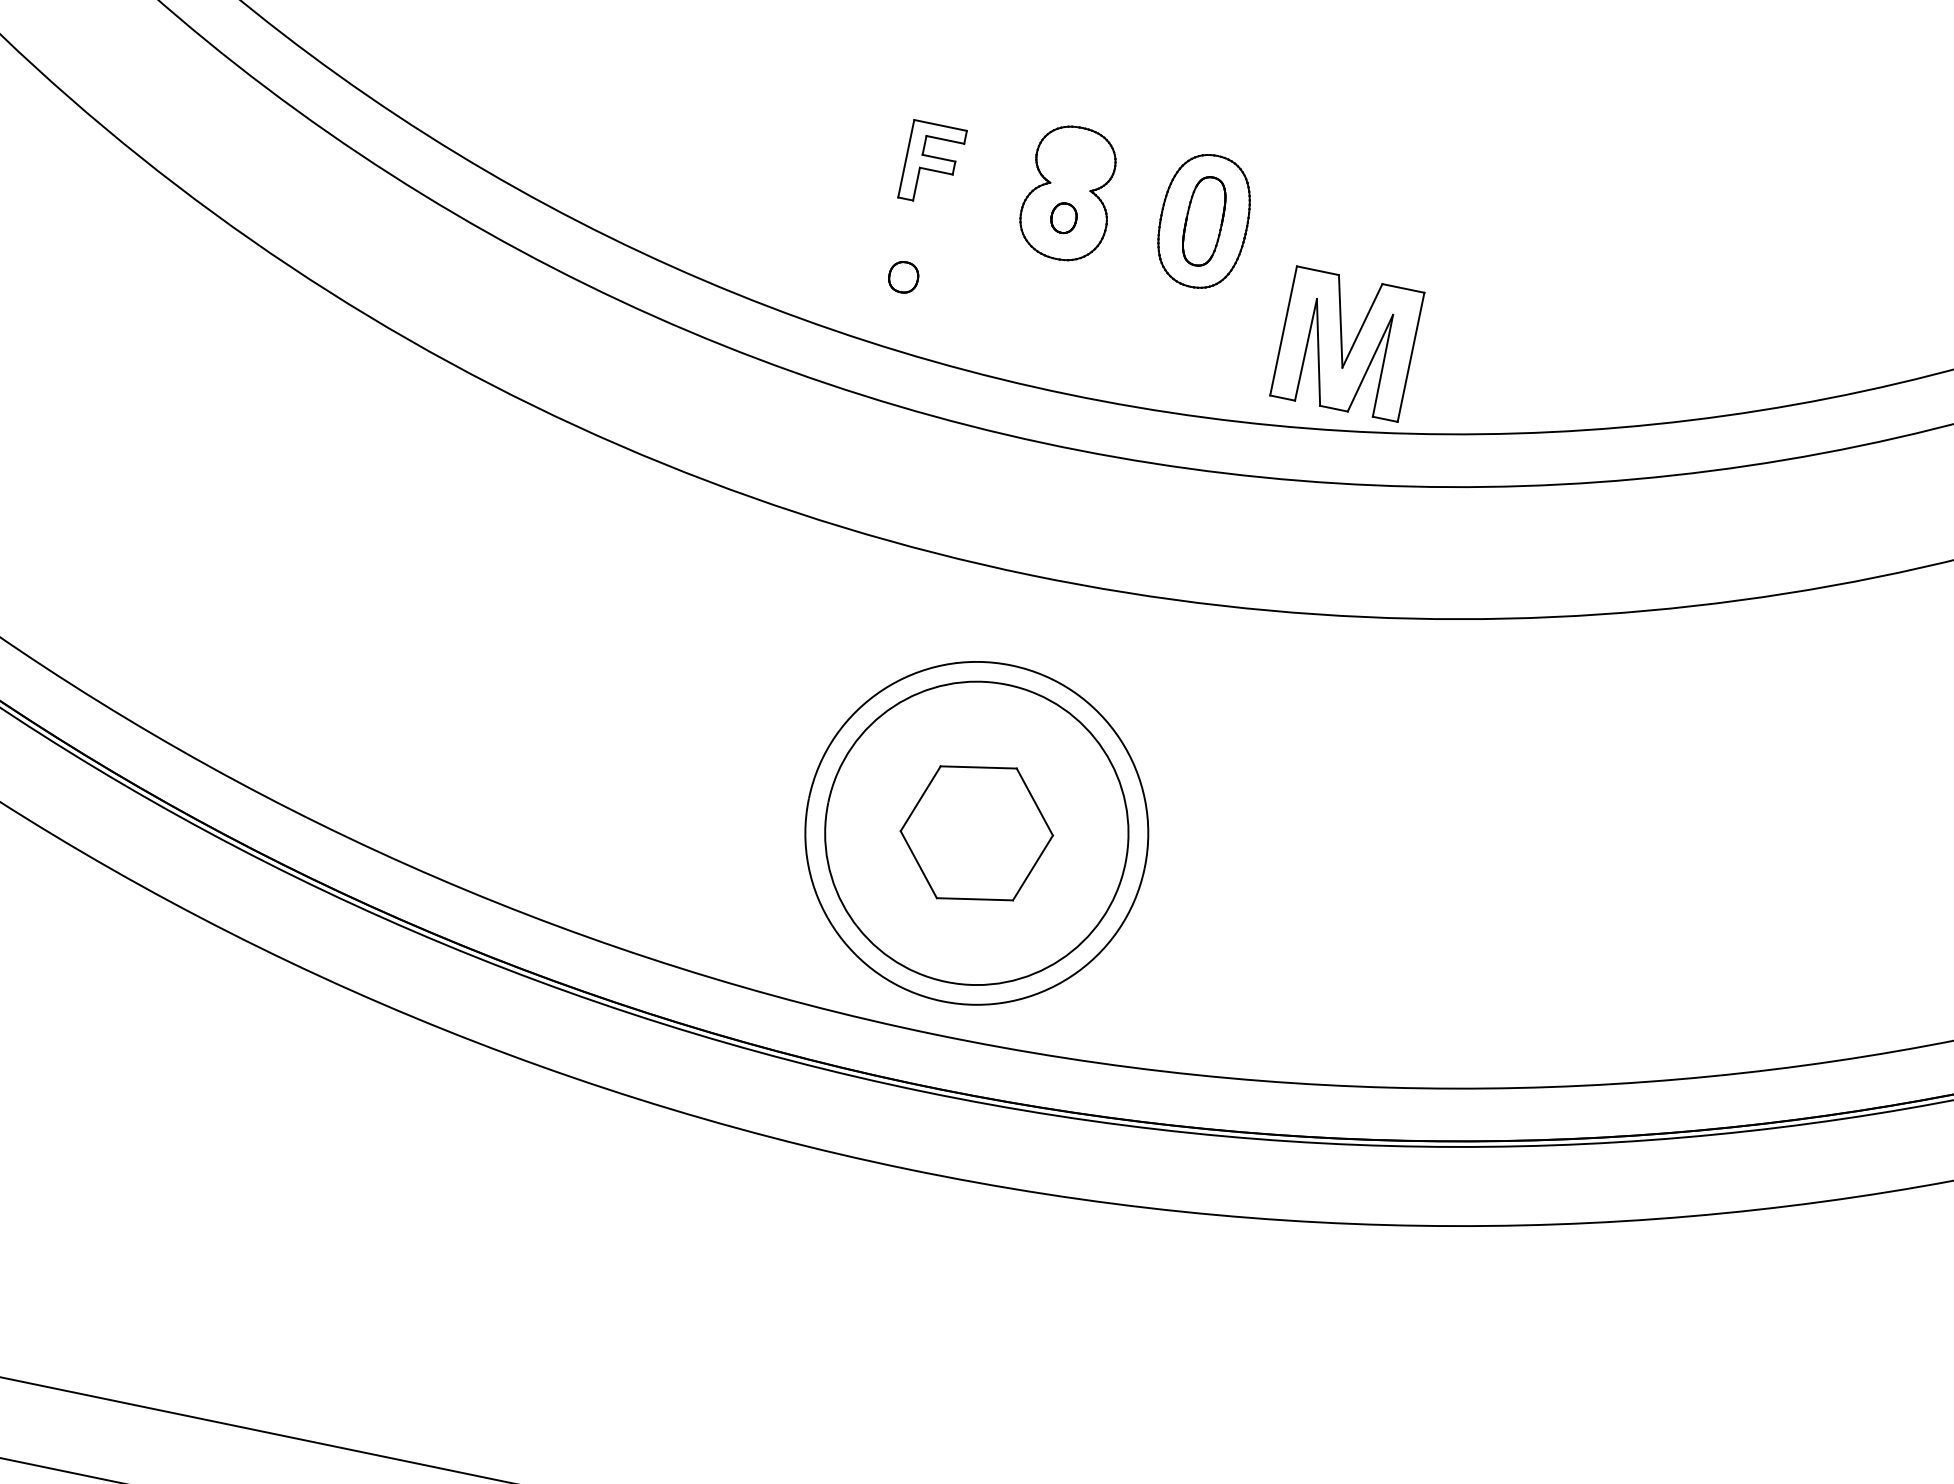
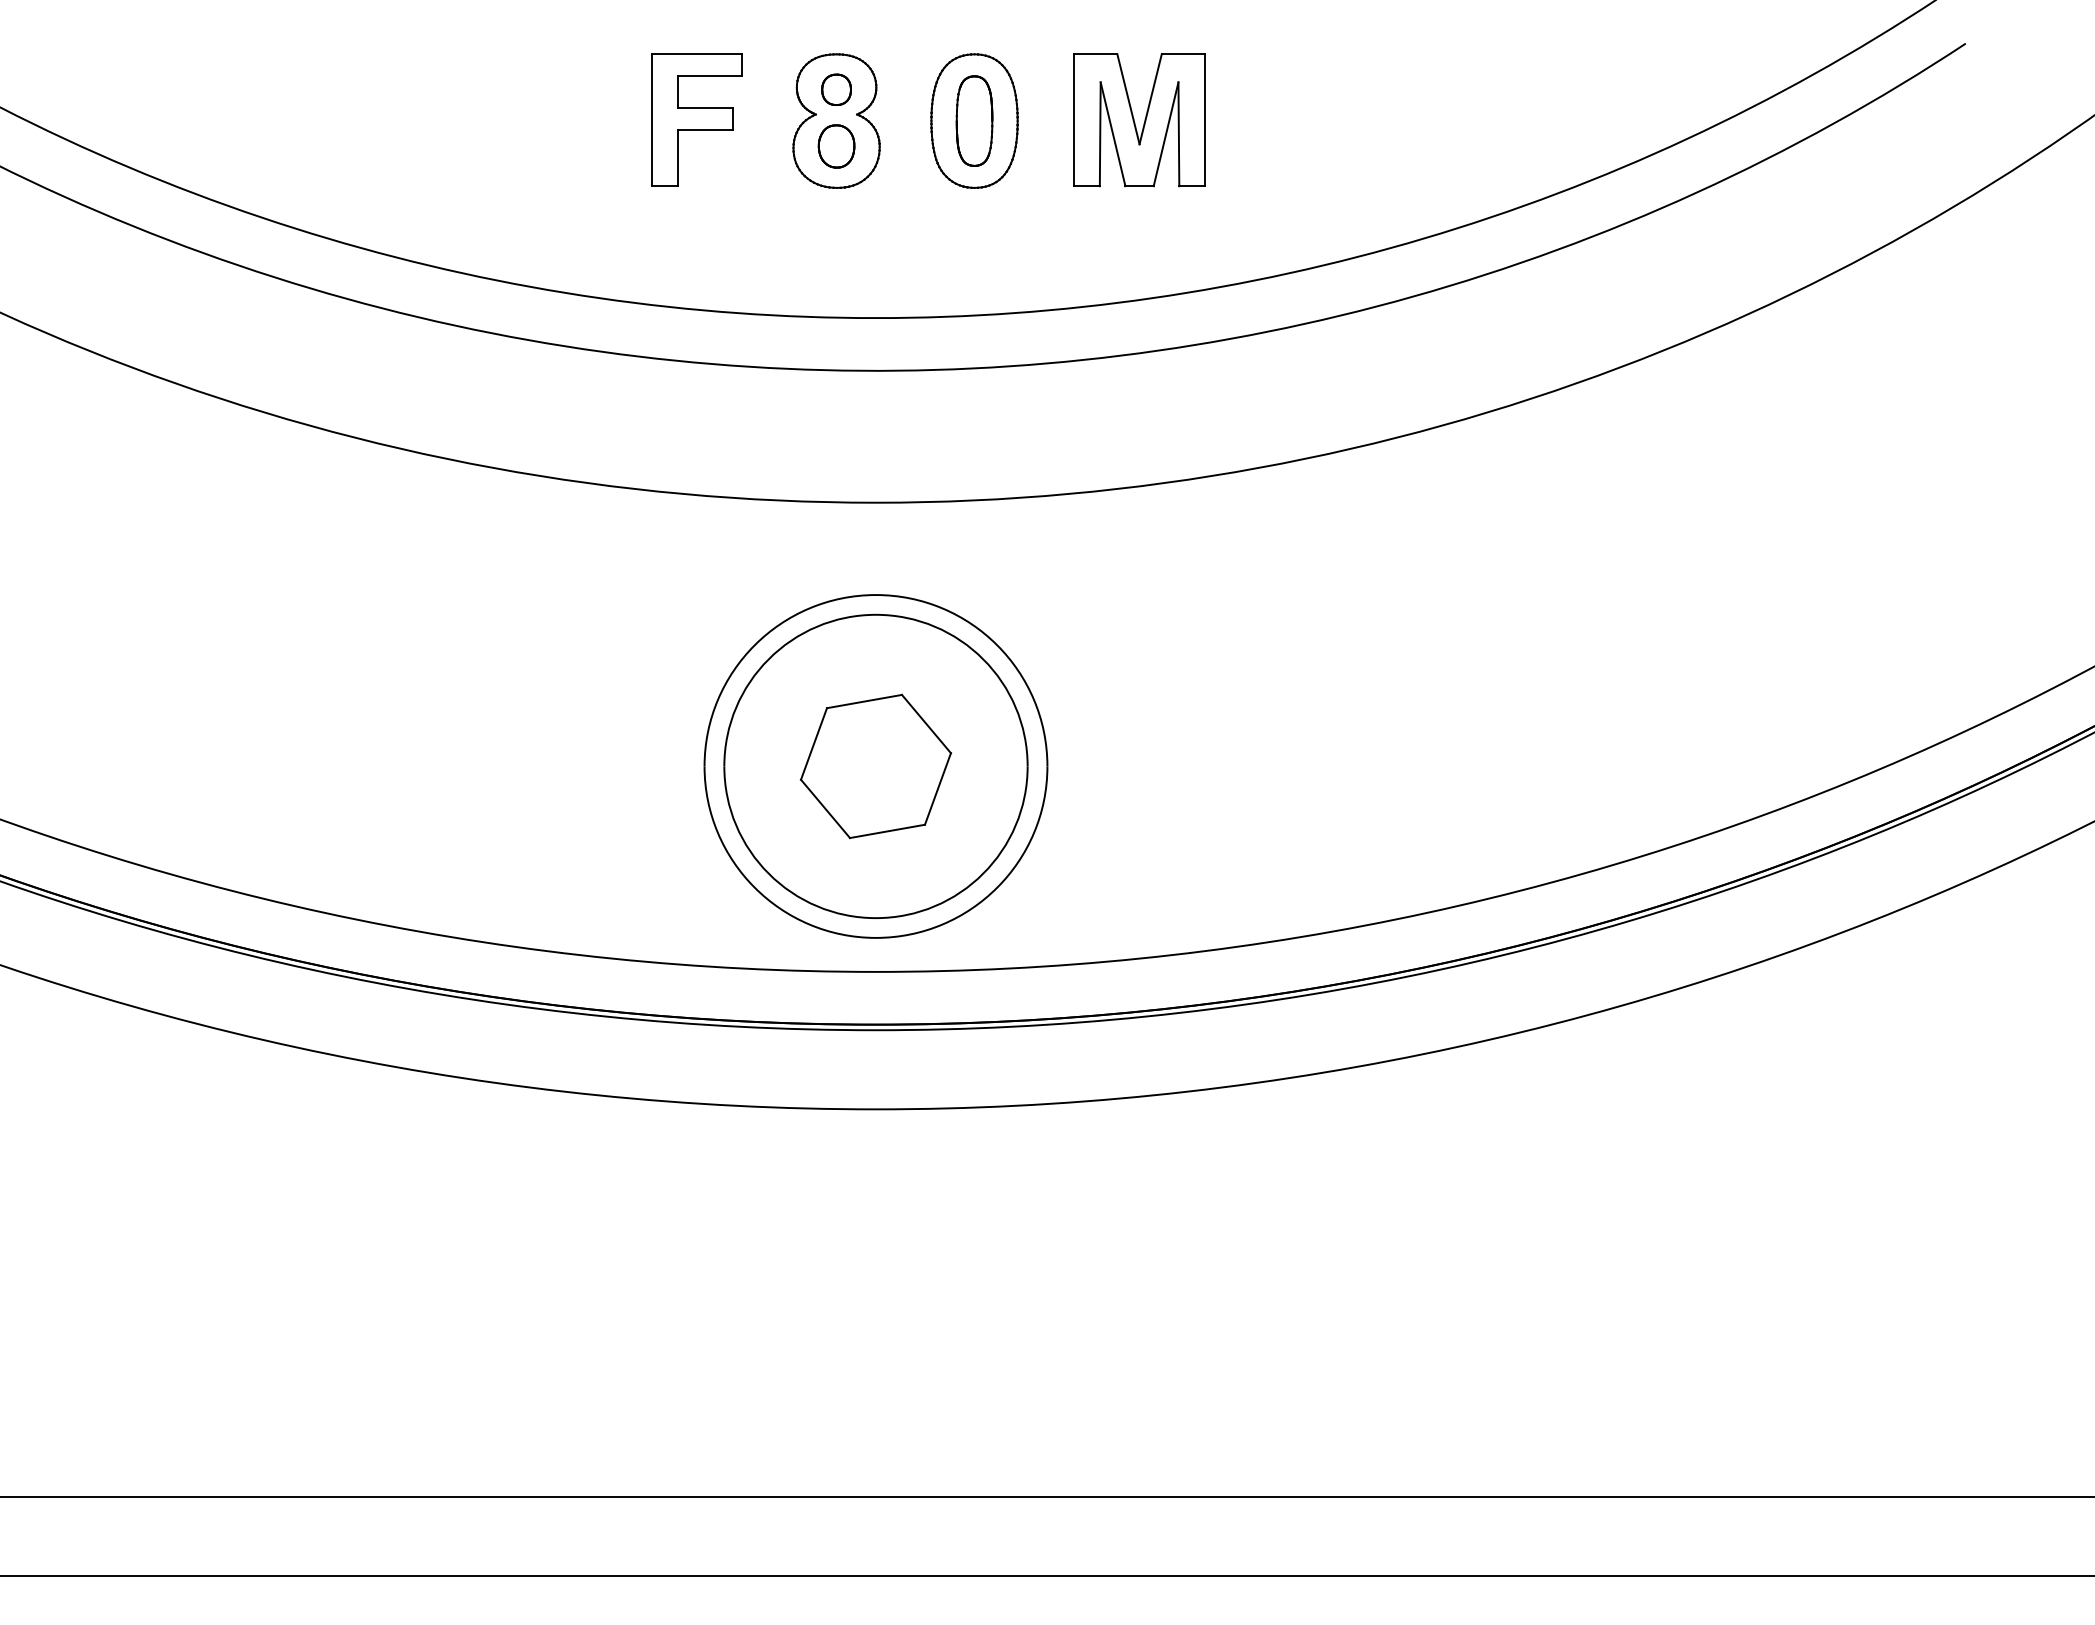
part: (932, 163) -> (696, 119), size x1.67
part: (1063, 218) -> (836, 146), size x1.43
part: (903, 276) -> (836, 89), moved
part: (1347, 344) -> (1139, 120), moved

